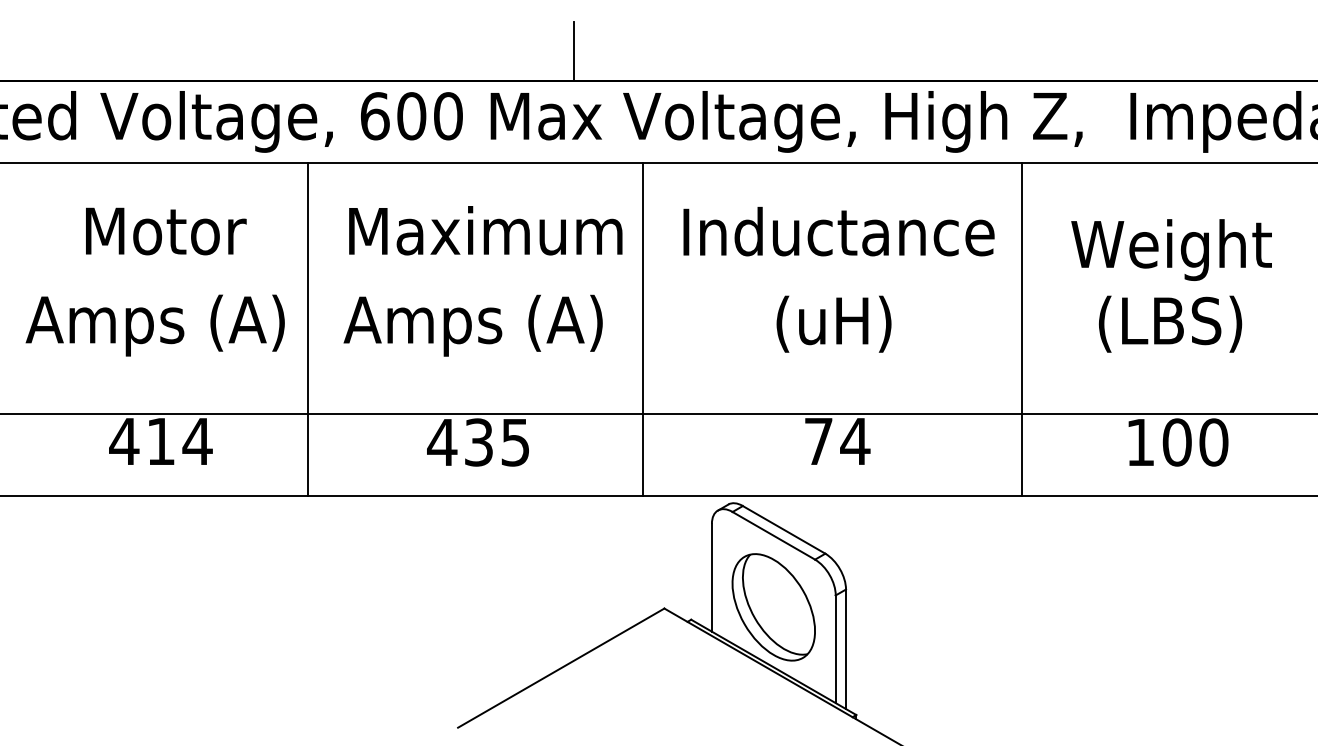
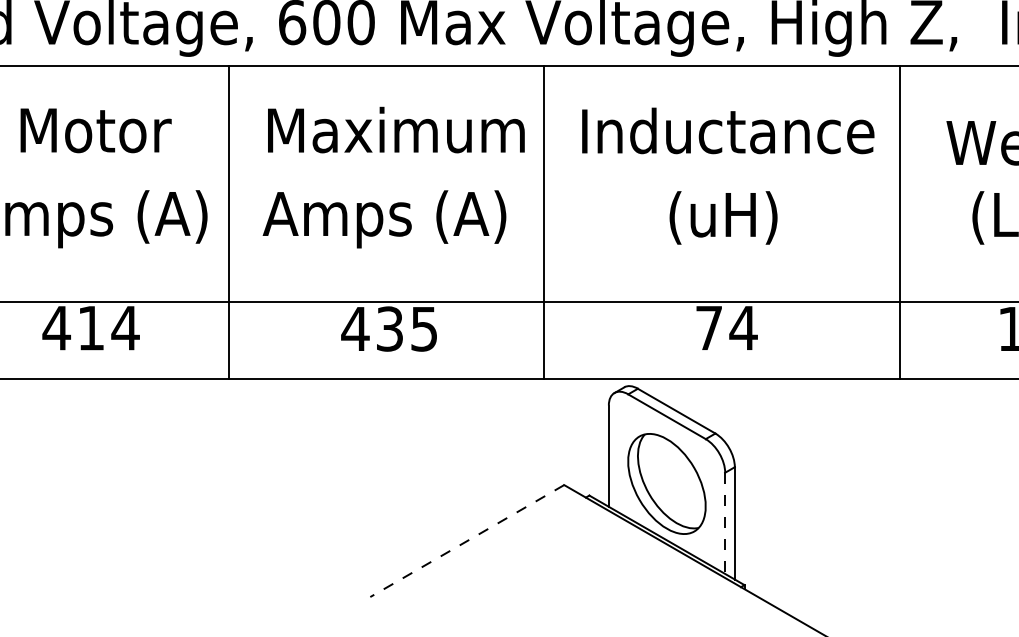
line: (835, 649) -> (724, 523), solid -> dashed
line: (560, 668) -> (466, 541), solid -> dashed

